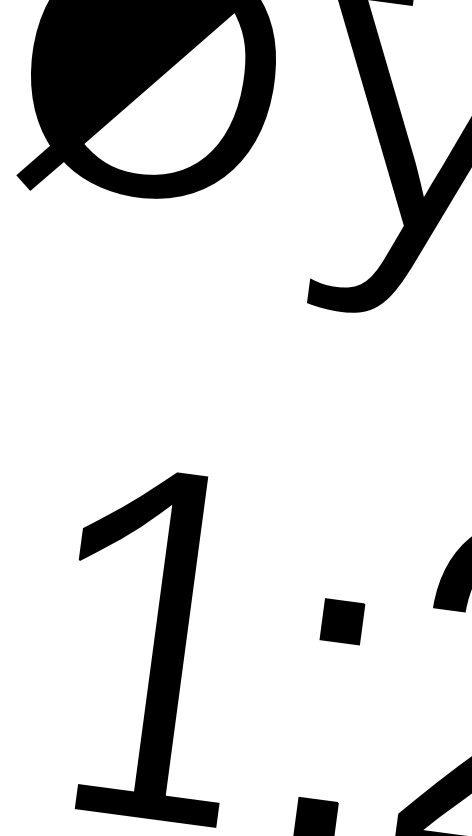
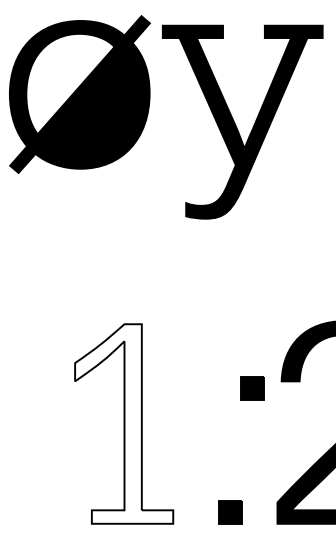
part: (342, 621) -> (252, 388), moved
fill: (154, 643) -> (124, 423), removed

